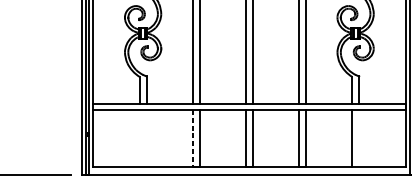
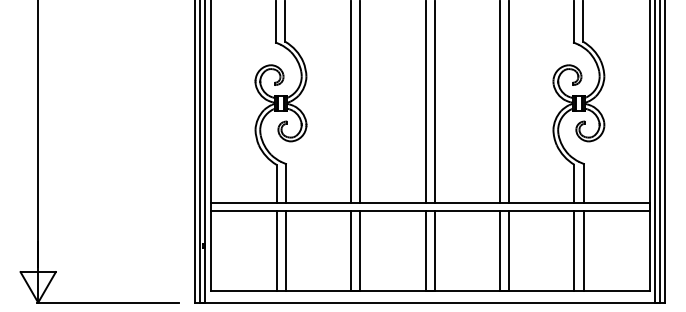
line: (139, 138) -> (276, 250), added
line: (146, 138) -> (285, 250), added
line: (193, 138) -> (351, 250), dashed -> solid
line: (358, 138) -> (583, 250), added

